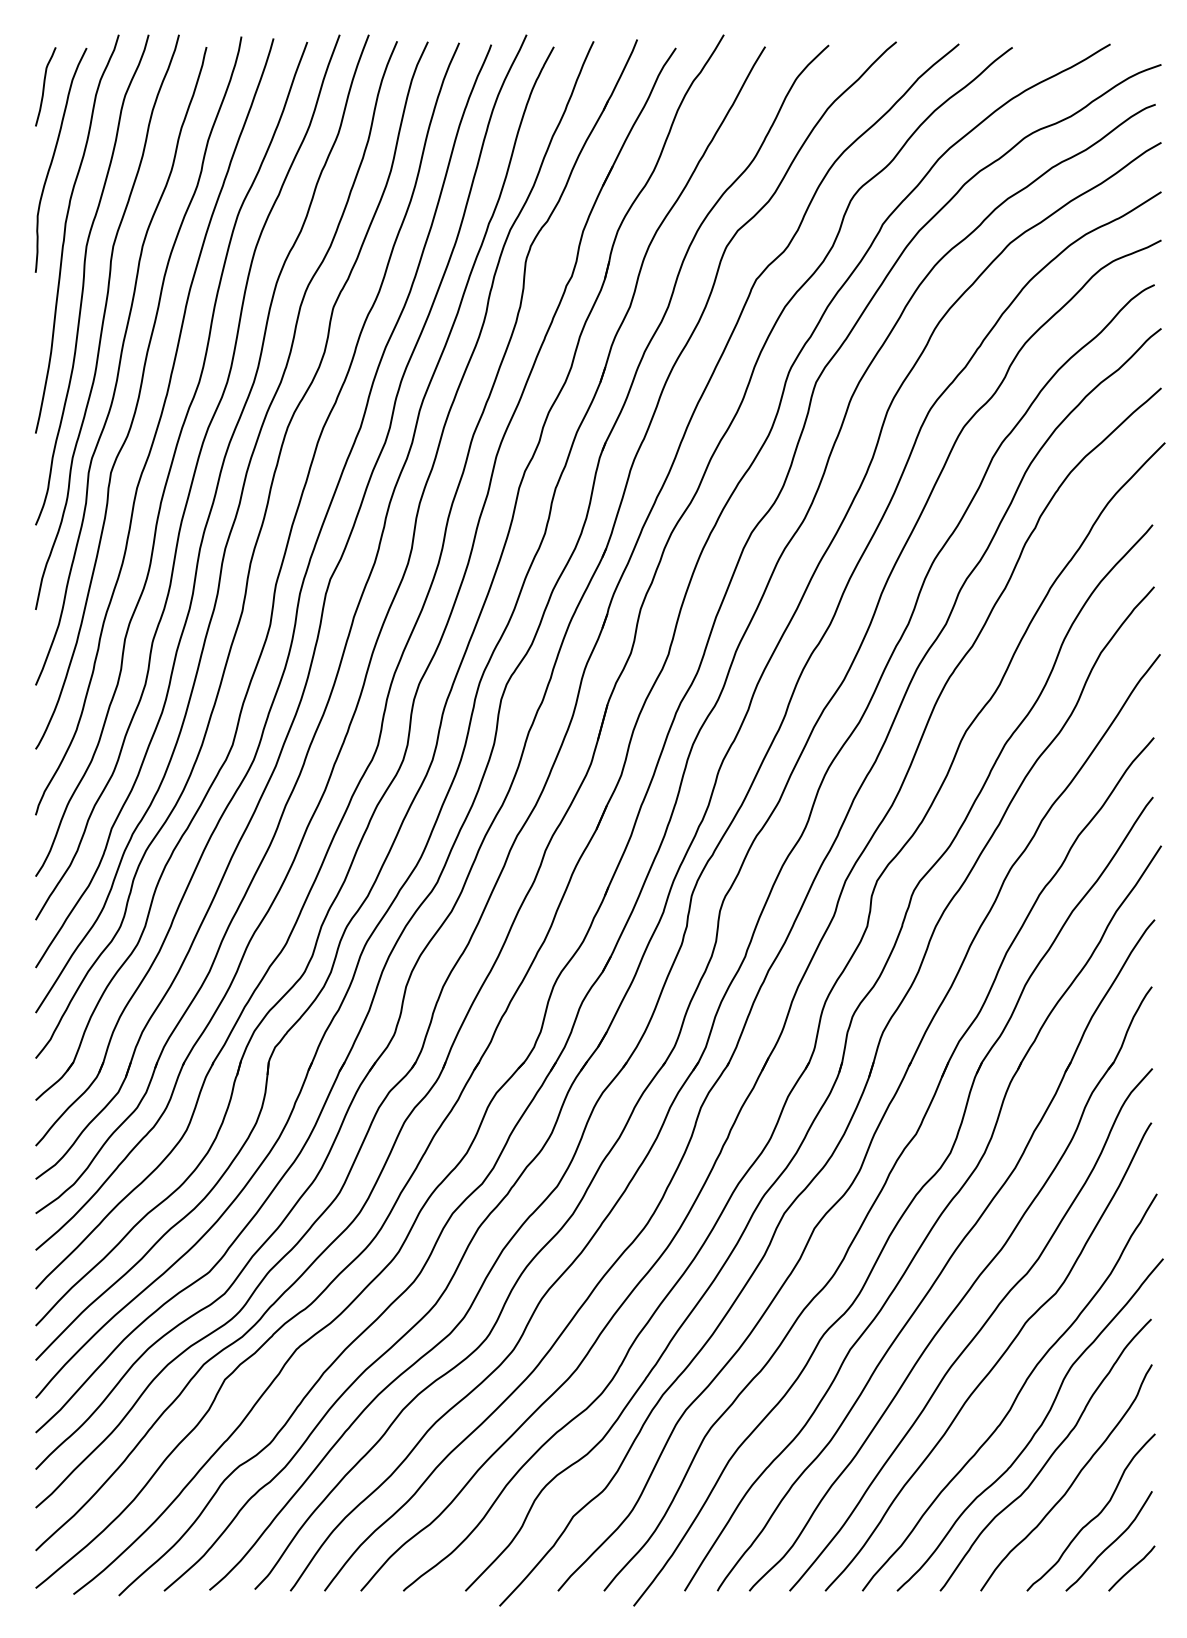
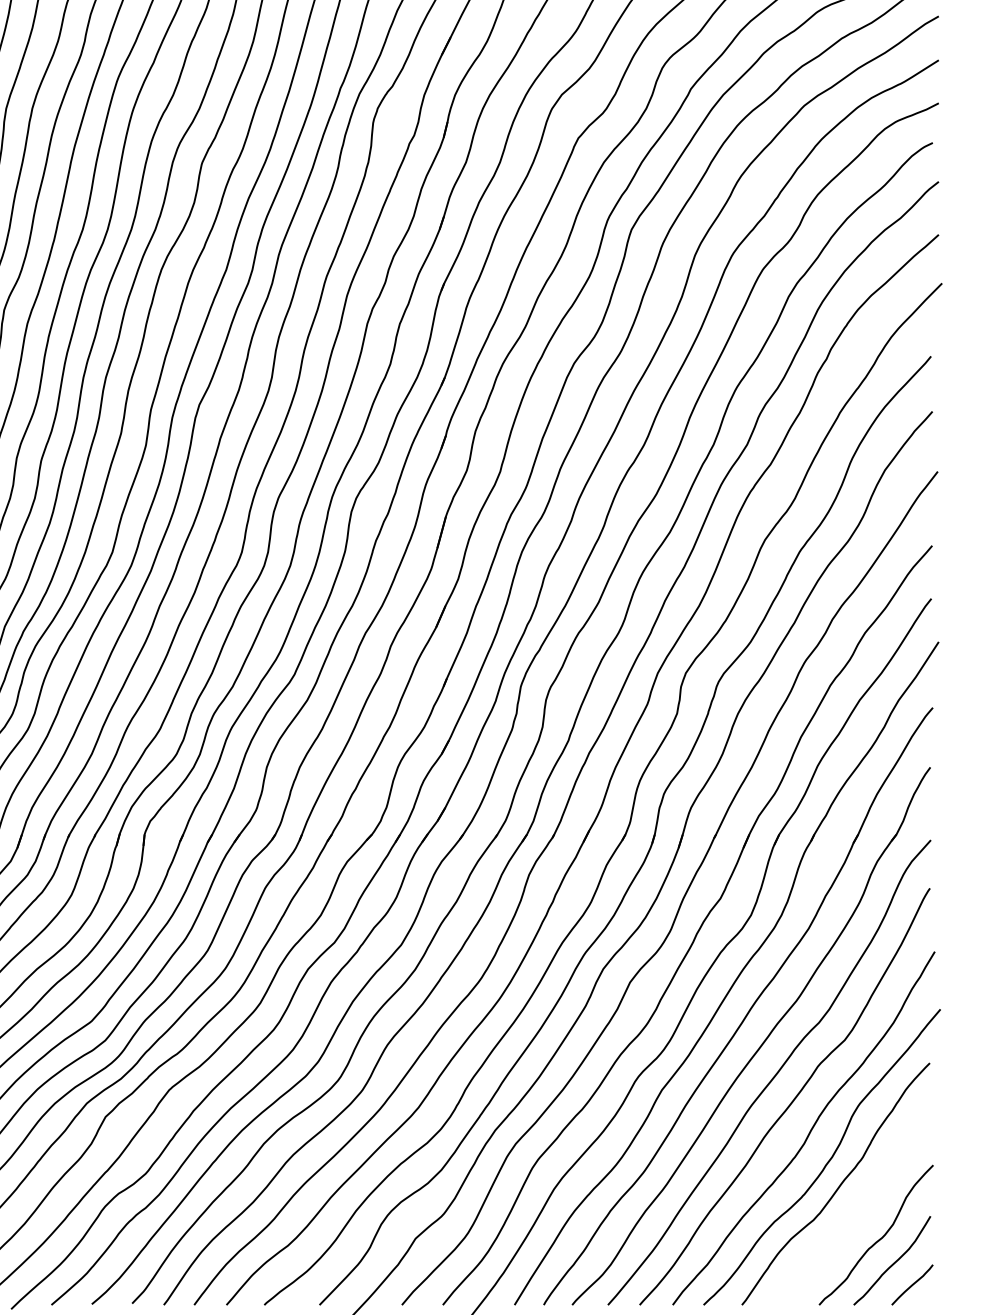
curve: (1072, 1481) -> (859, 1207), removed

